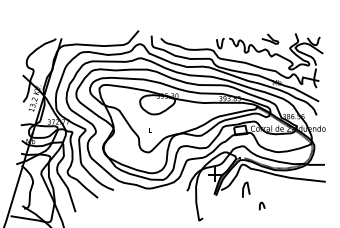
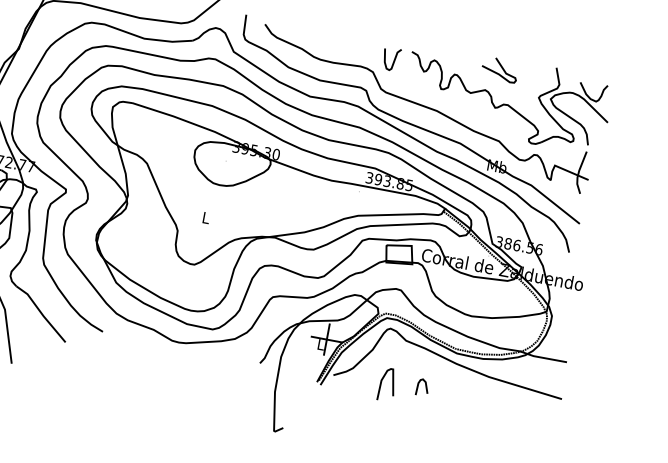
curve: (261, 204) -> (421, 383), moved

